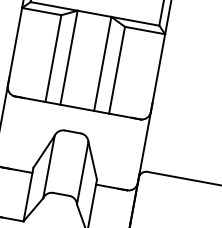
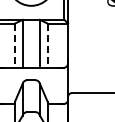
line: (53, 60) -> (15, 46), solid -> dashed
line: (116, 71) -> (47, 46), solid -> dashed

